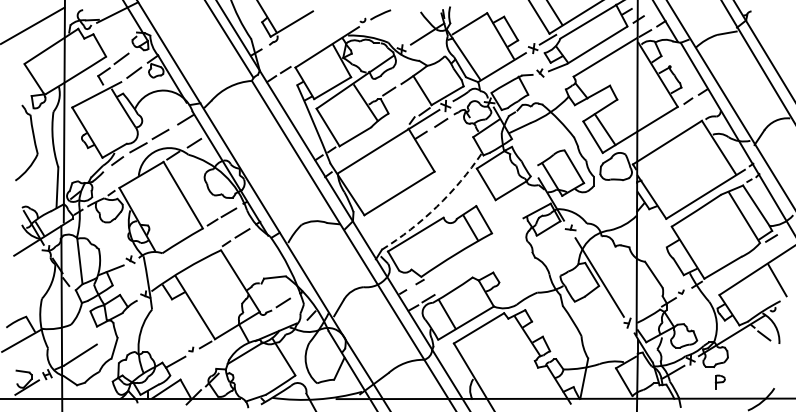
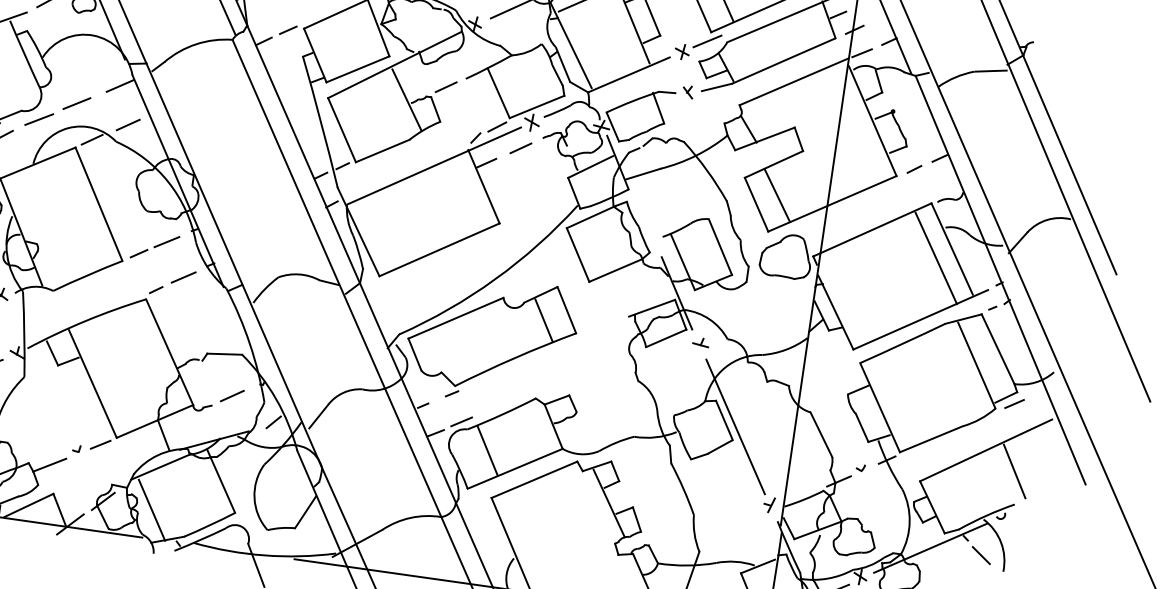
line: (709, 154) -> (935, 257), added
arc: (436, 206) -> (494, 278), dashed -> solid
line: (243, 381) -> (152, 510), added

